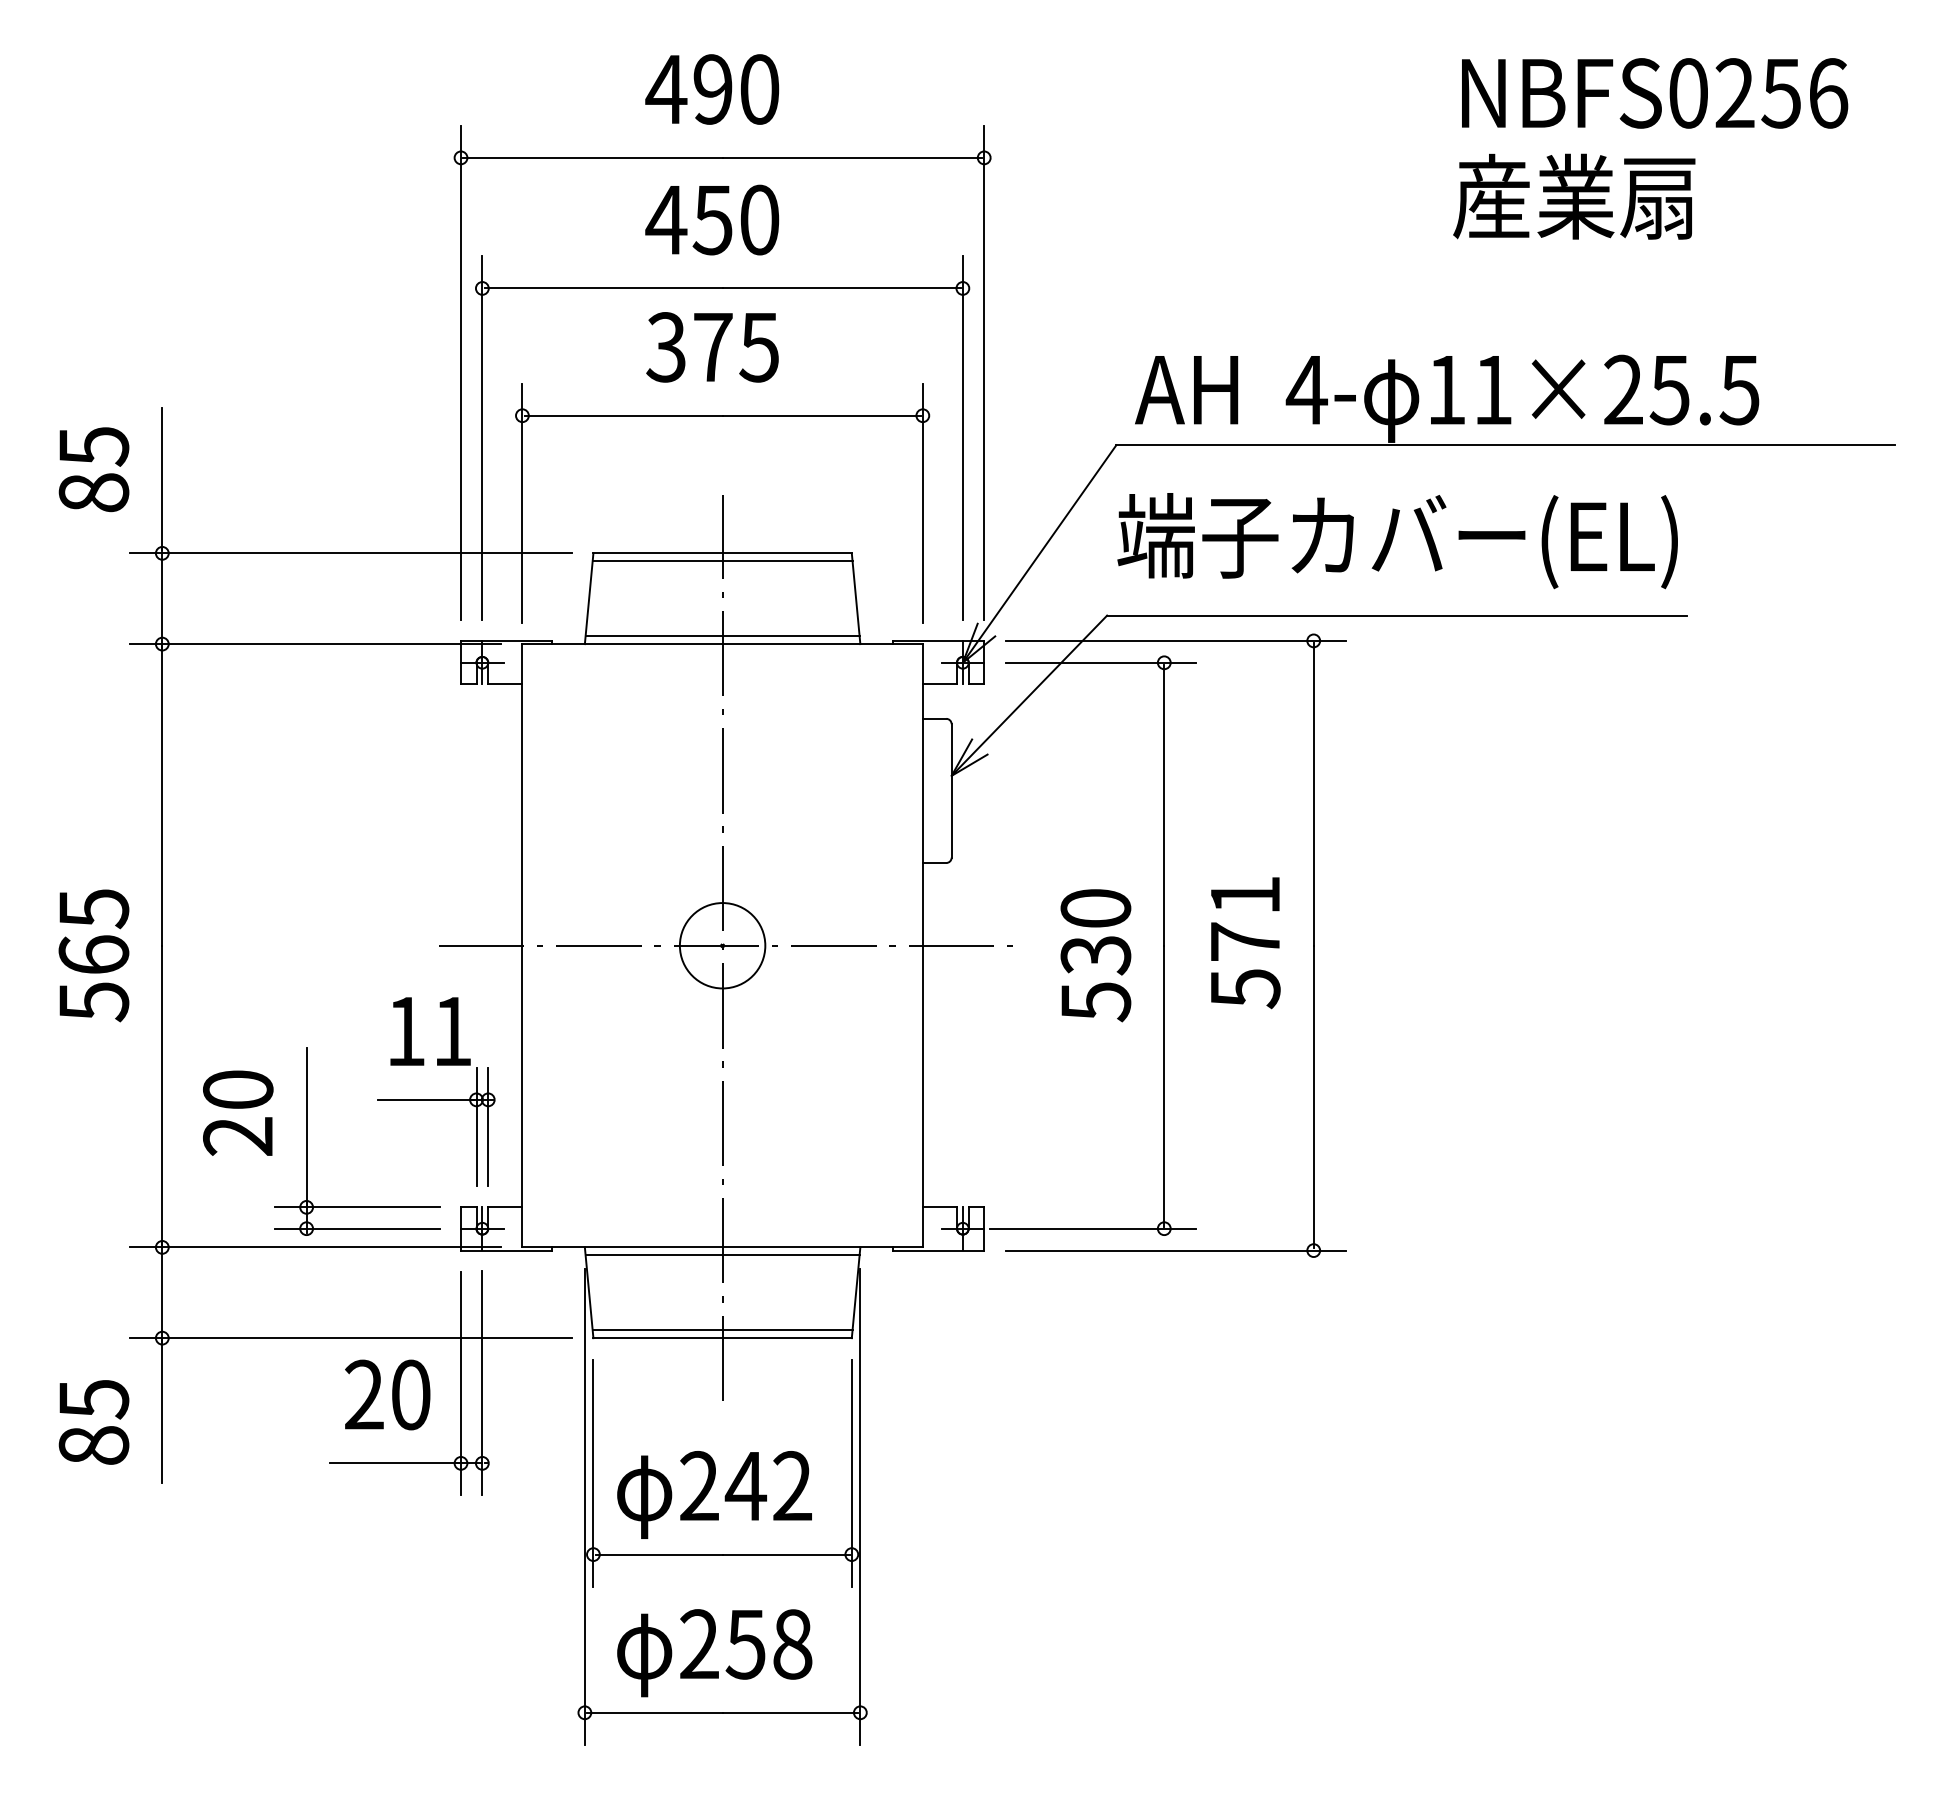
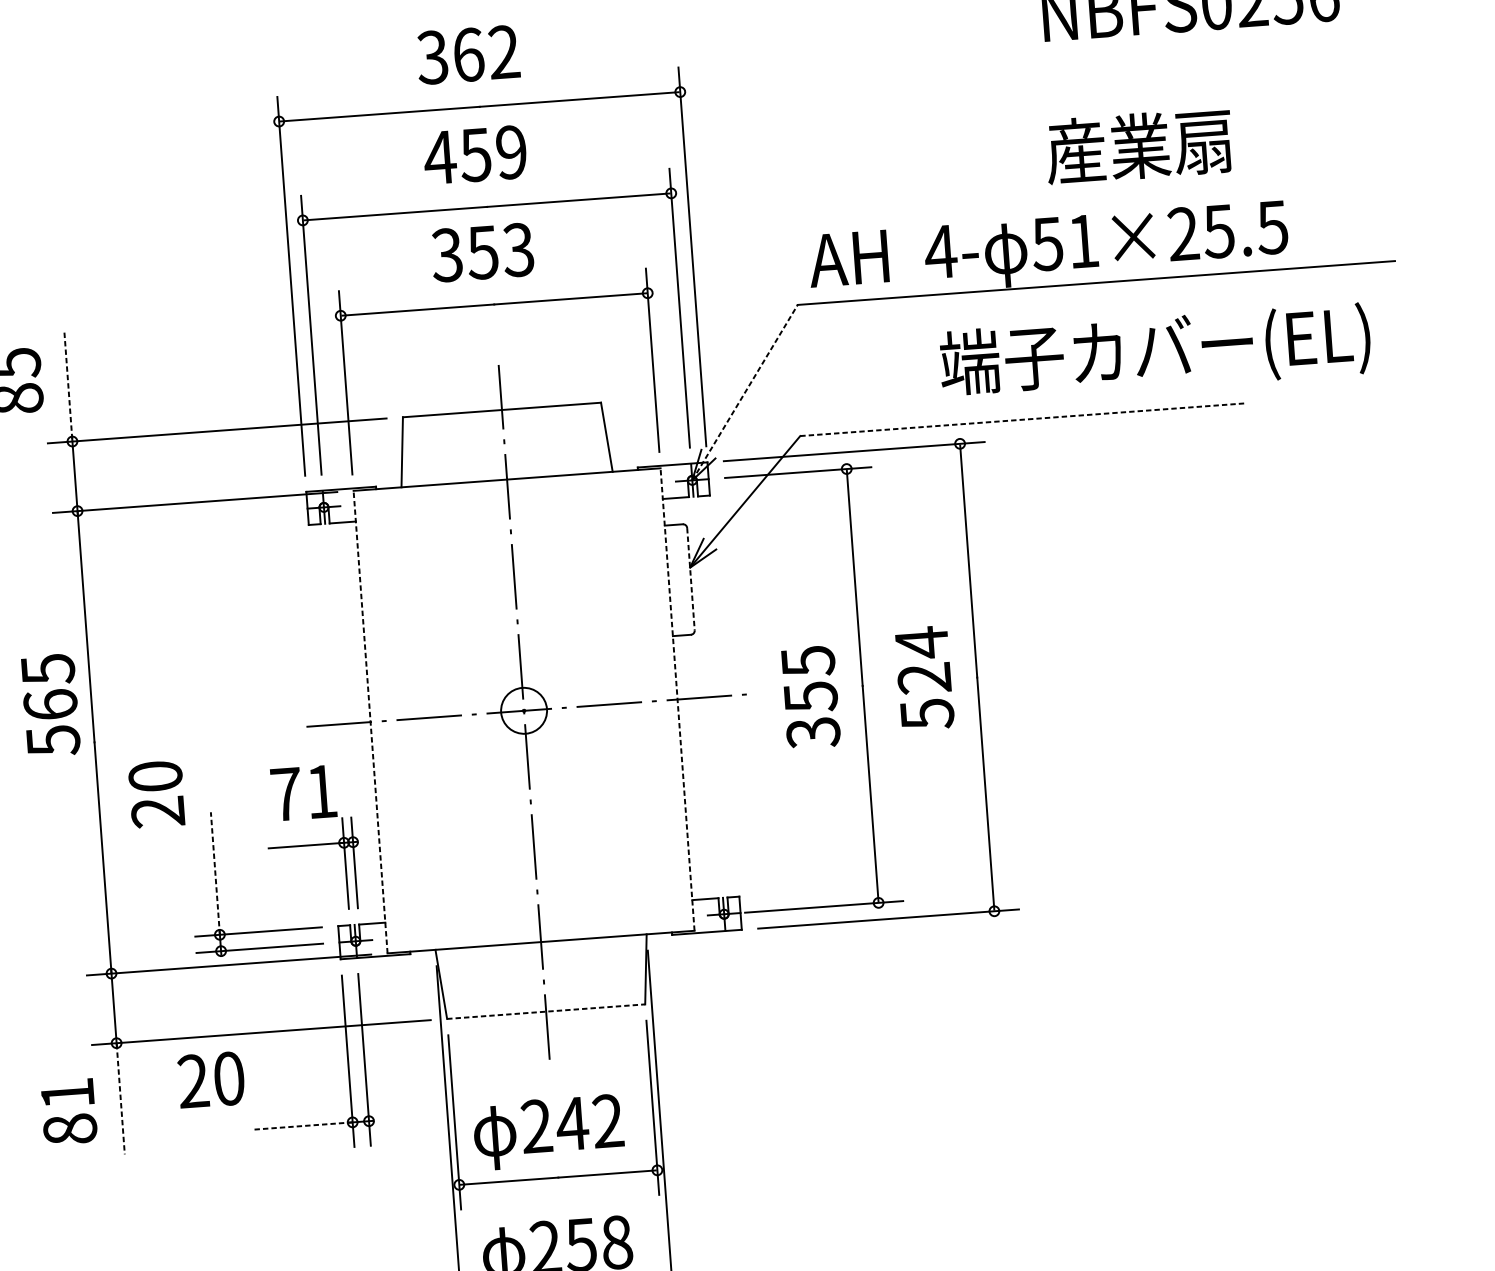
text: (712, 89) -> (468, 54), 490 -> 362
text: (1574, 196) -> (1139, 145), moved
text: (759, 219) -> (511, 151), 450 -> 459
text: (735, 347) -> (500, 251), 375 -> 353
text: (1445, 390) -> (1047, 244), 11×25.5 -> 51×25.5
line: (162, 478) -> (68, 384), solid -> dashed
text: (1397, 541) -> (1155, 352), moved
line: (1039, 553) -> (744, 392), solid -> dashed
line: (722, 561) -> (502, 416), removed
line: (1396, 615) -> (1022, 419), solid -> dashed
line: (722, 636) -> (506, 473), removed
line: (951, 790) -> (690, 578), solid -> dashed
text: (1244, 917) -> (922, 659), 571 -> 524
line: (522, 945) -> (370, 721), solid -> dashed
circle: (722, 945) -> (523, 710), size x0.7
line: (922, 945) -> (677, 699), solid -> dashed
text: (93, 955) -> (50, 705), moved
text: (1095, 955) -> (810, 697), 530 -> 355
text: (406, 1031) -> (286, 794), 11 -> 71
text: (238, 1112) -> (157, 793), moved
line: (306, 1127) -> (215, 873), solid -> dashed
line: (722, 1255) -> (541, 948), removed
line: (722, 1330) -> (545, 1005), removed
line: (723, 1338) -> (546, 1011), solid -> dashed
text: (387, 1394) -> (211, 1079), moved
text: (94, 1399) -> (68, 1094), 85 -> 81
line: (162, 1411) -> (120, 1099), solid -> dashed
line: (395, 1463) -> (302, 1126), solid -> dashed

